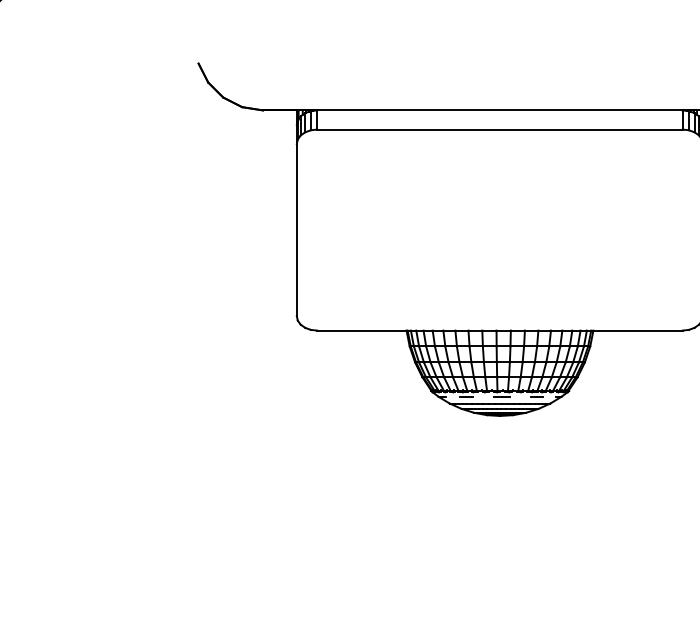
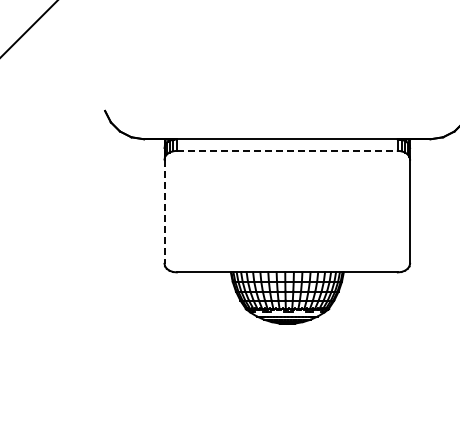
line: (500, 128) -> (287, 150), solid -> dashed
line: (296, 231) -> (164, 212), solid -> dashed

